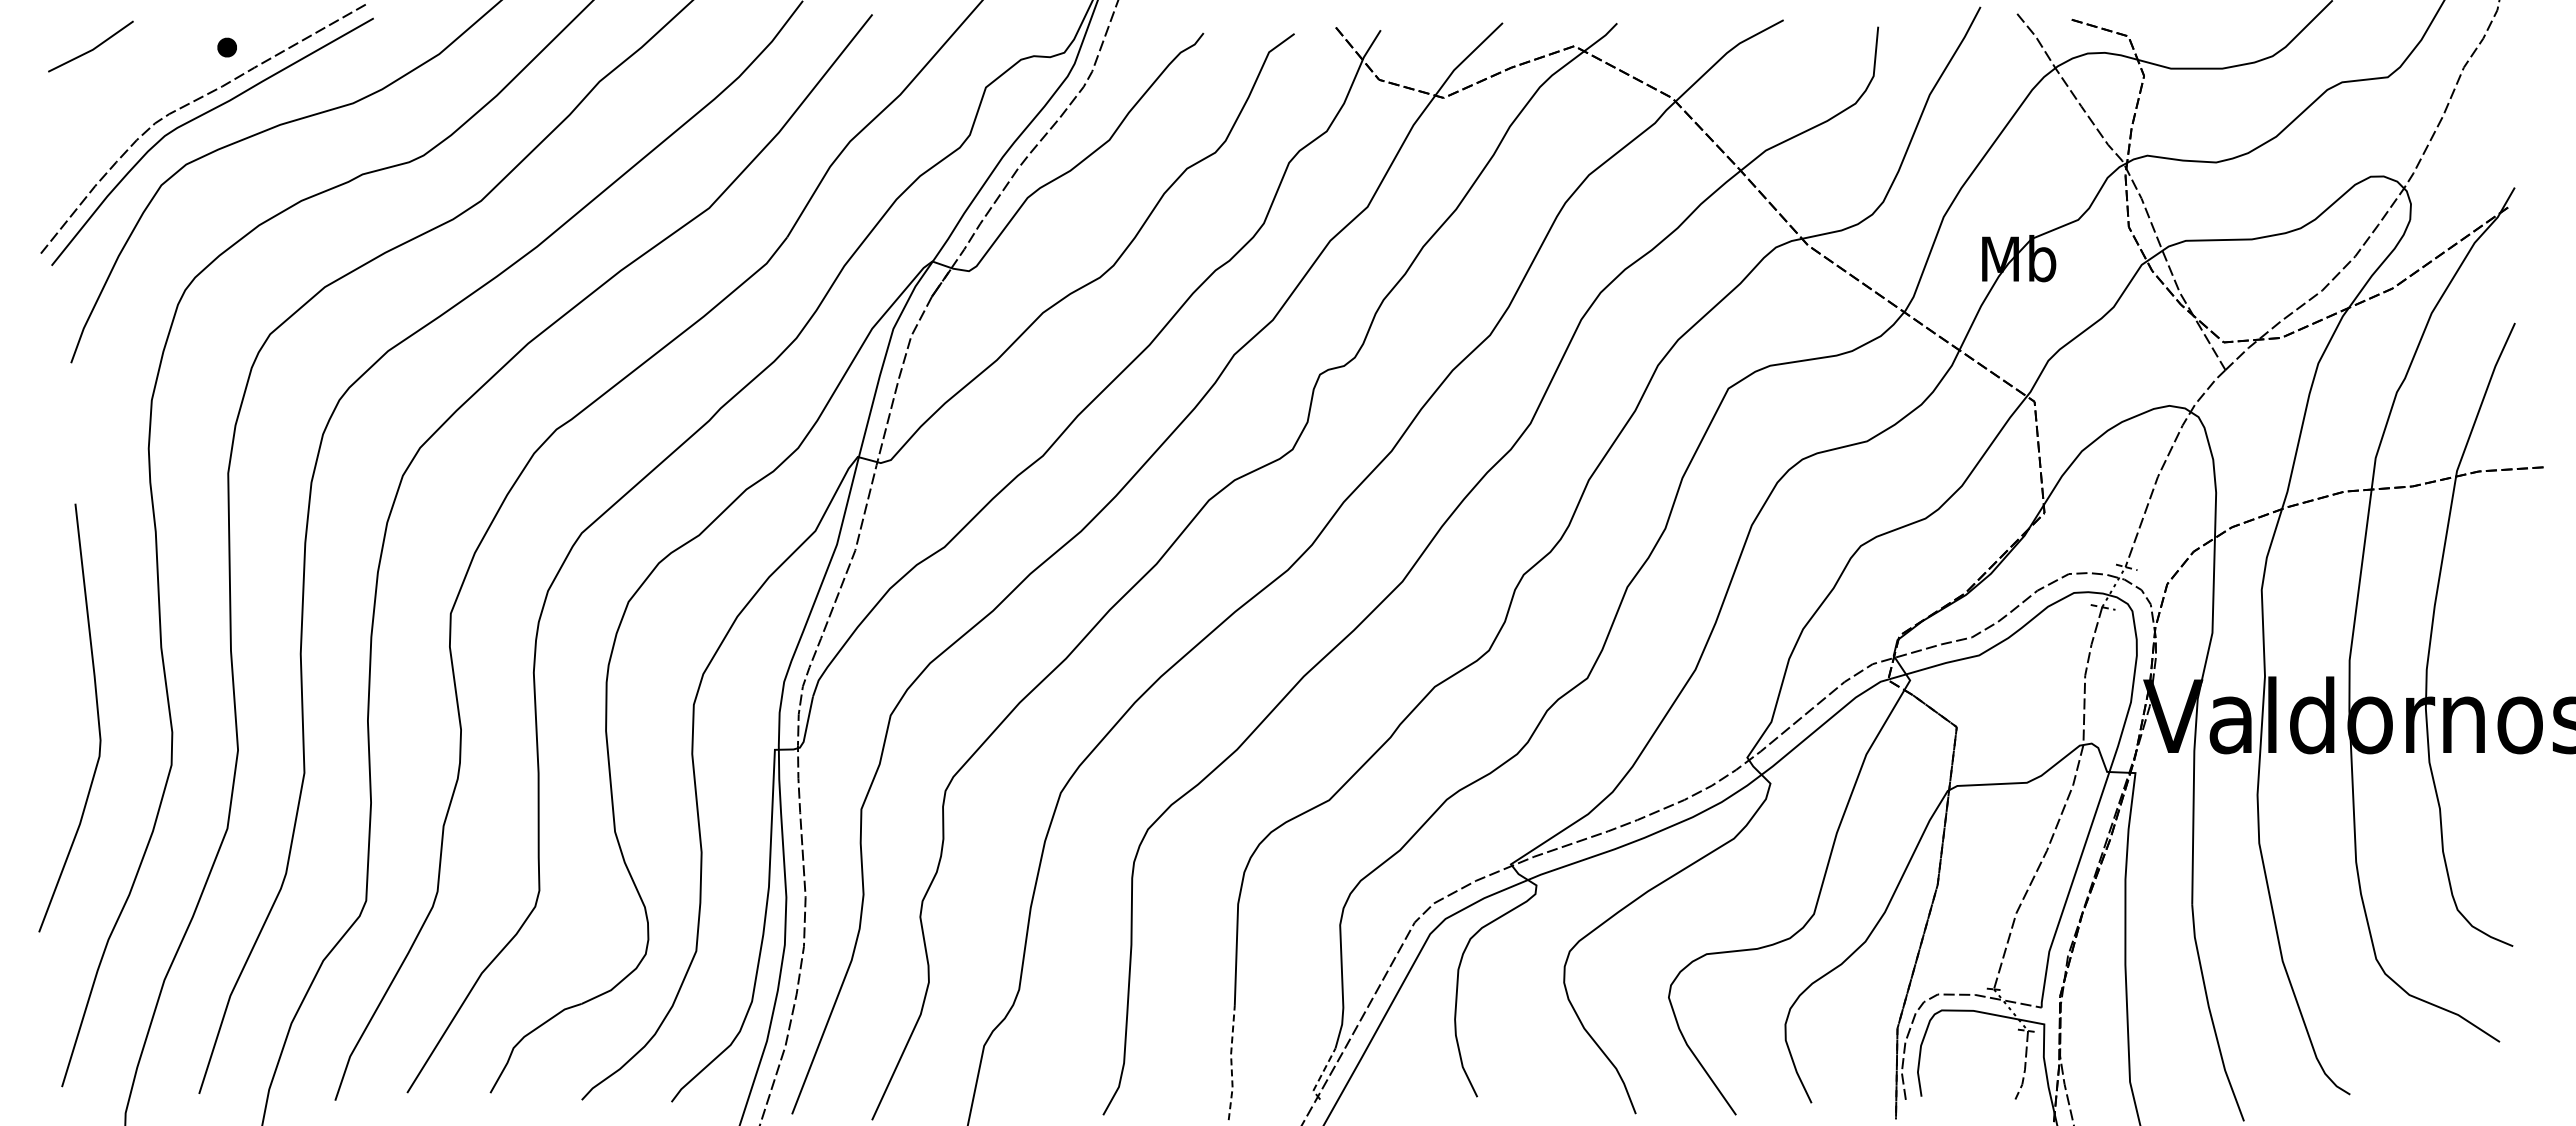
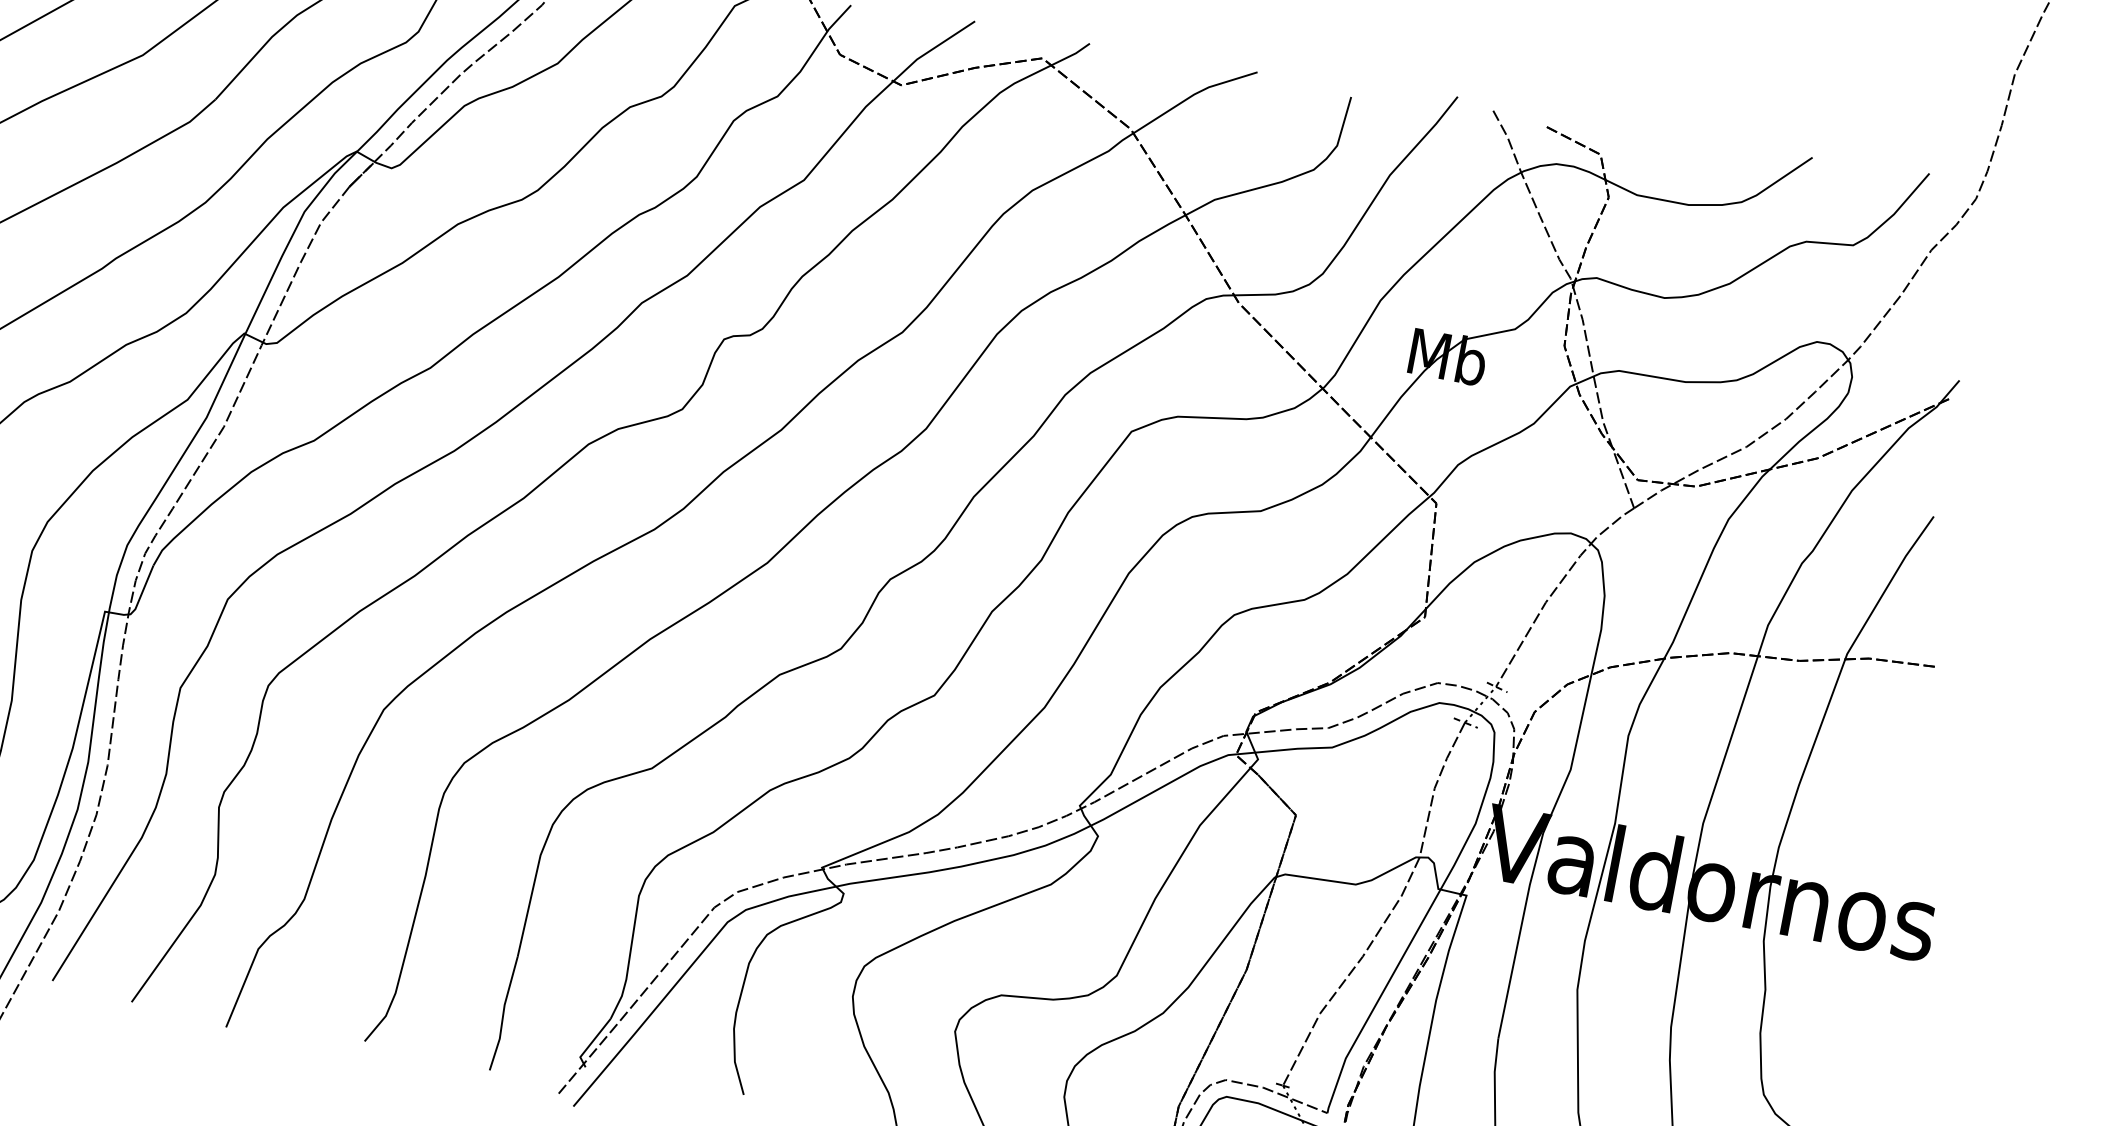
line: (1231, 1063) -> (503, 1014), dashed -> solid
line: (1321, 1074) -> (591, 1042), dashed -> solid

